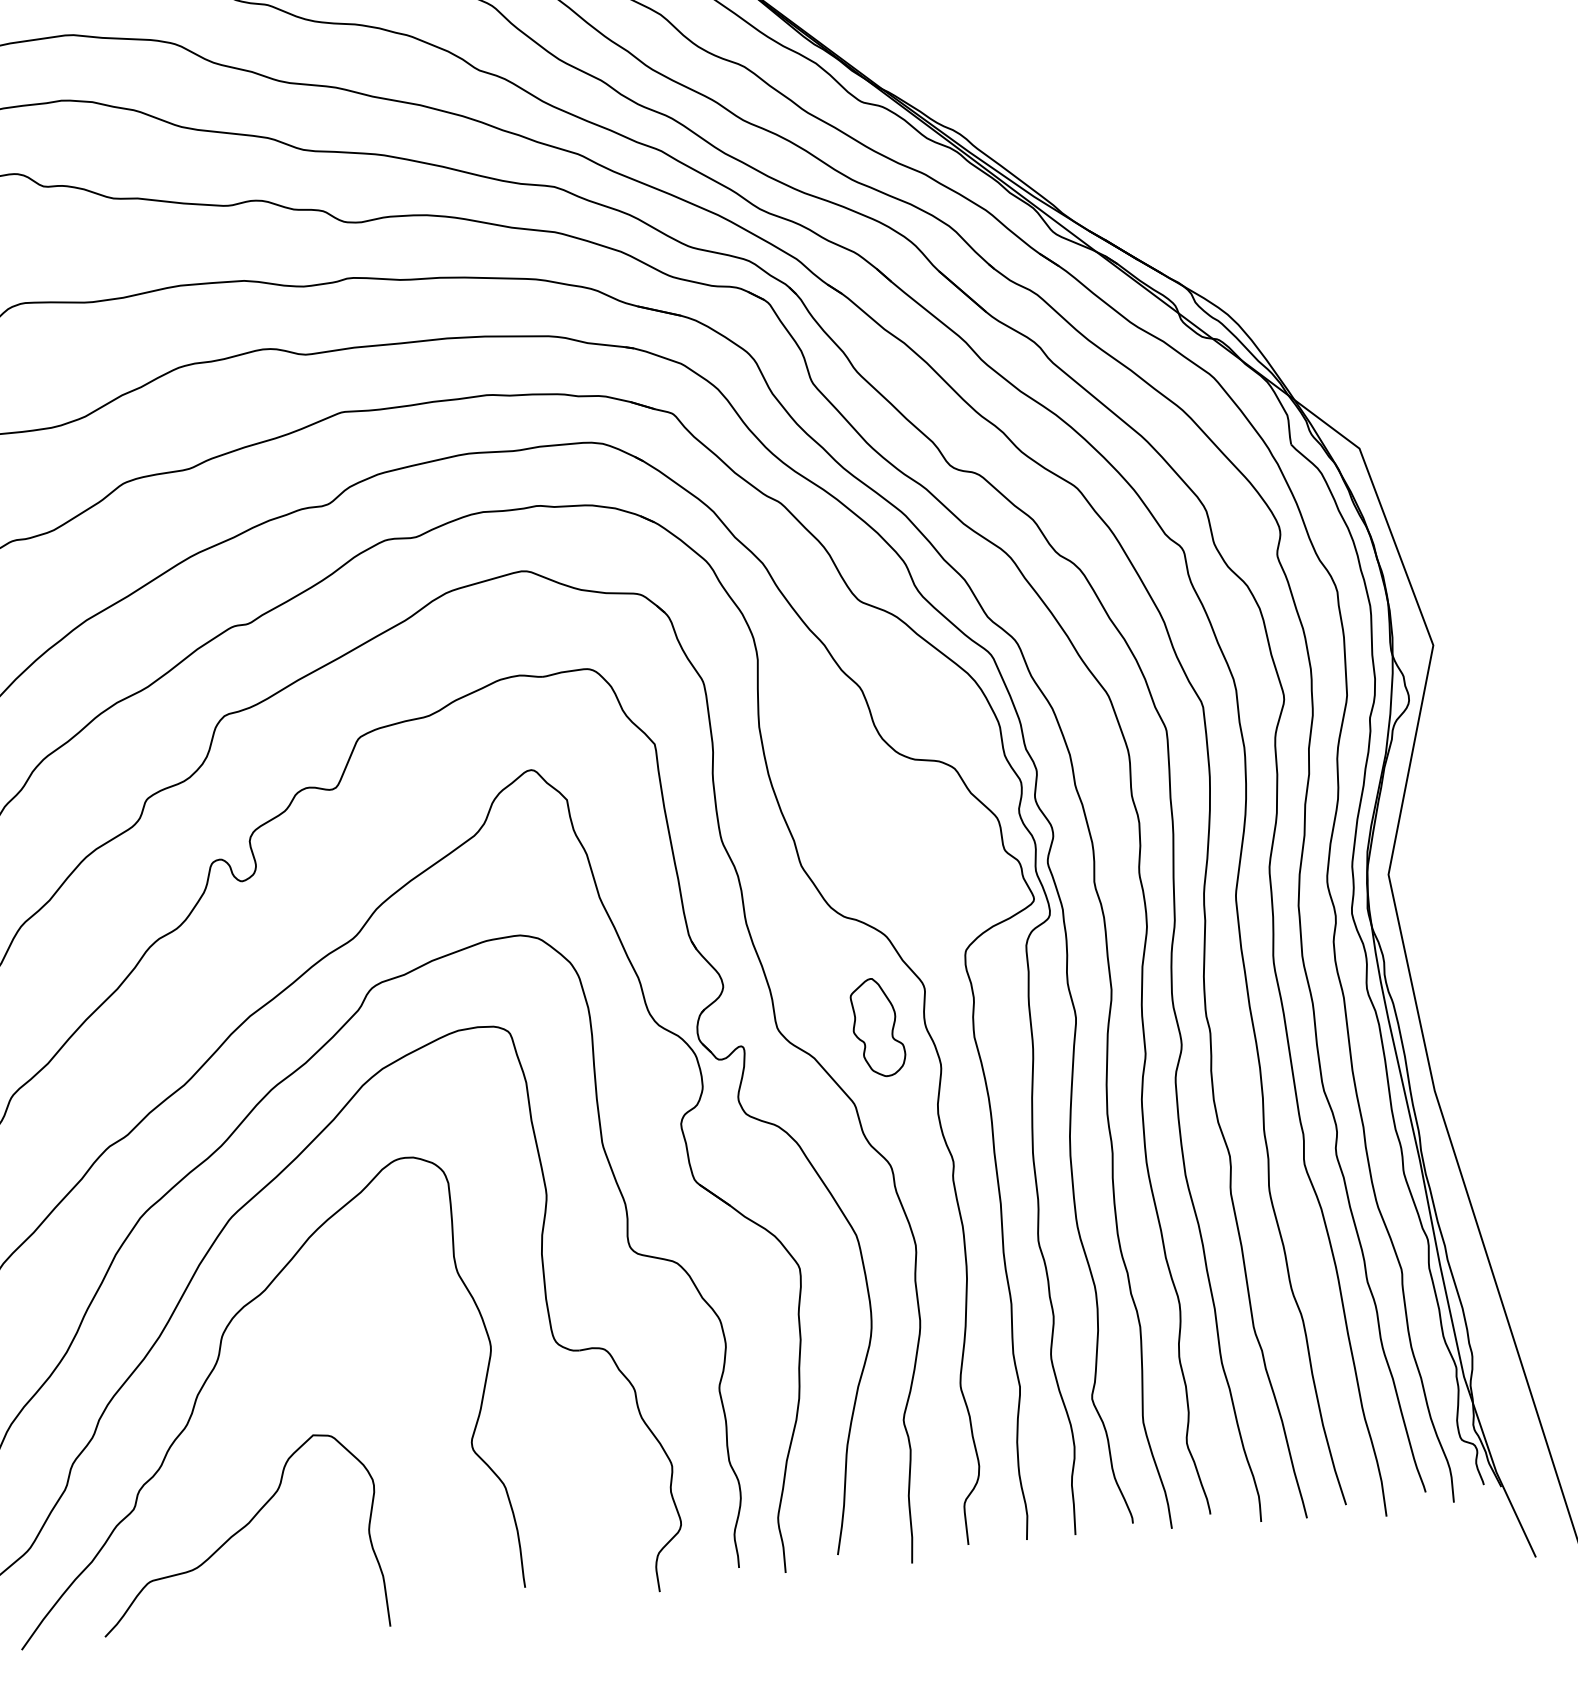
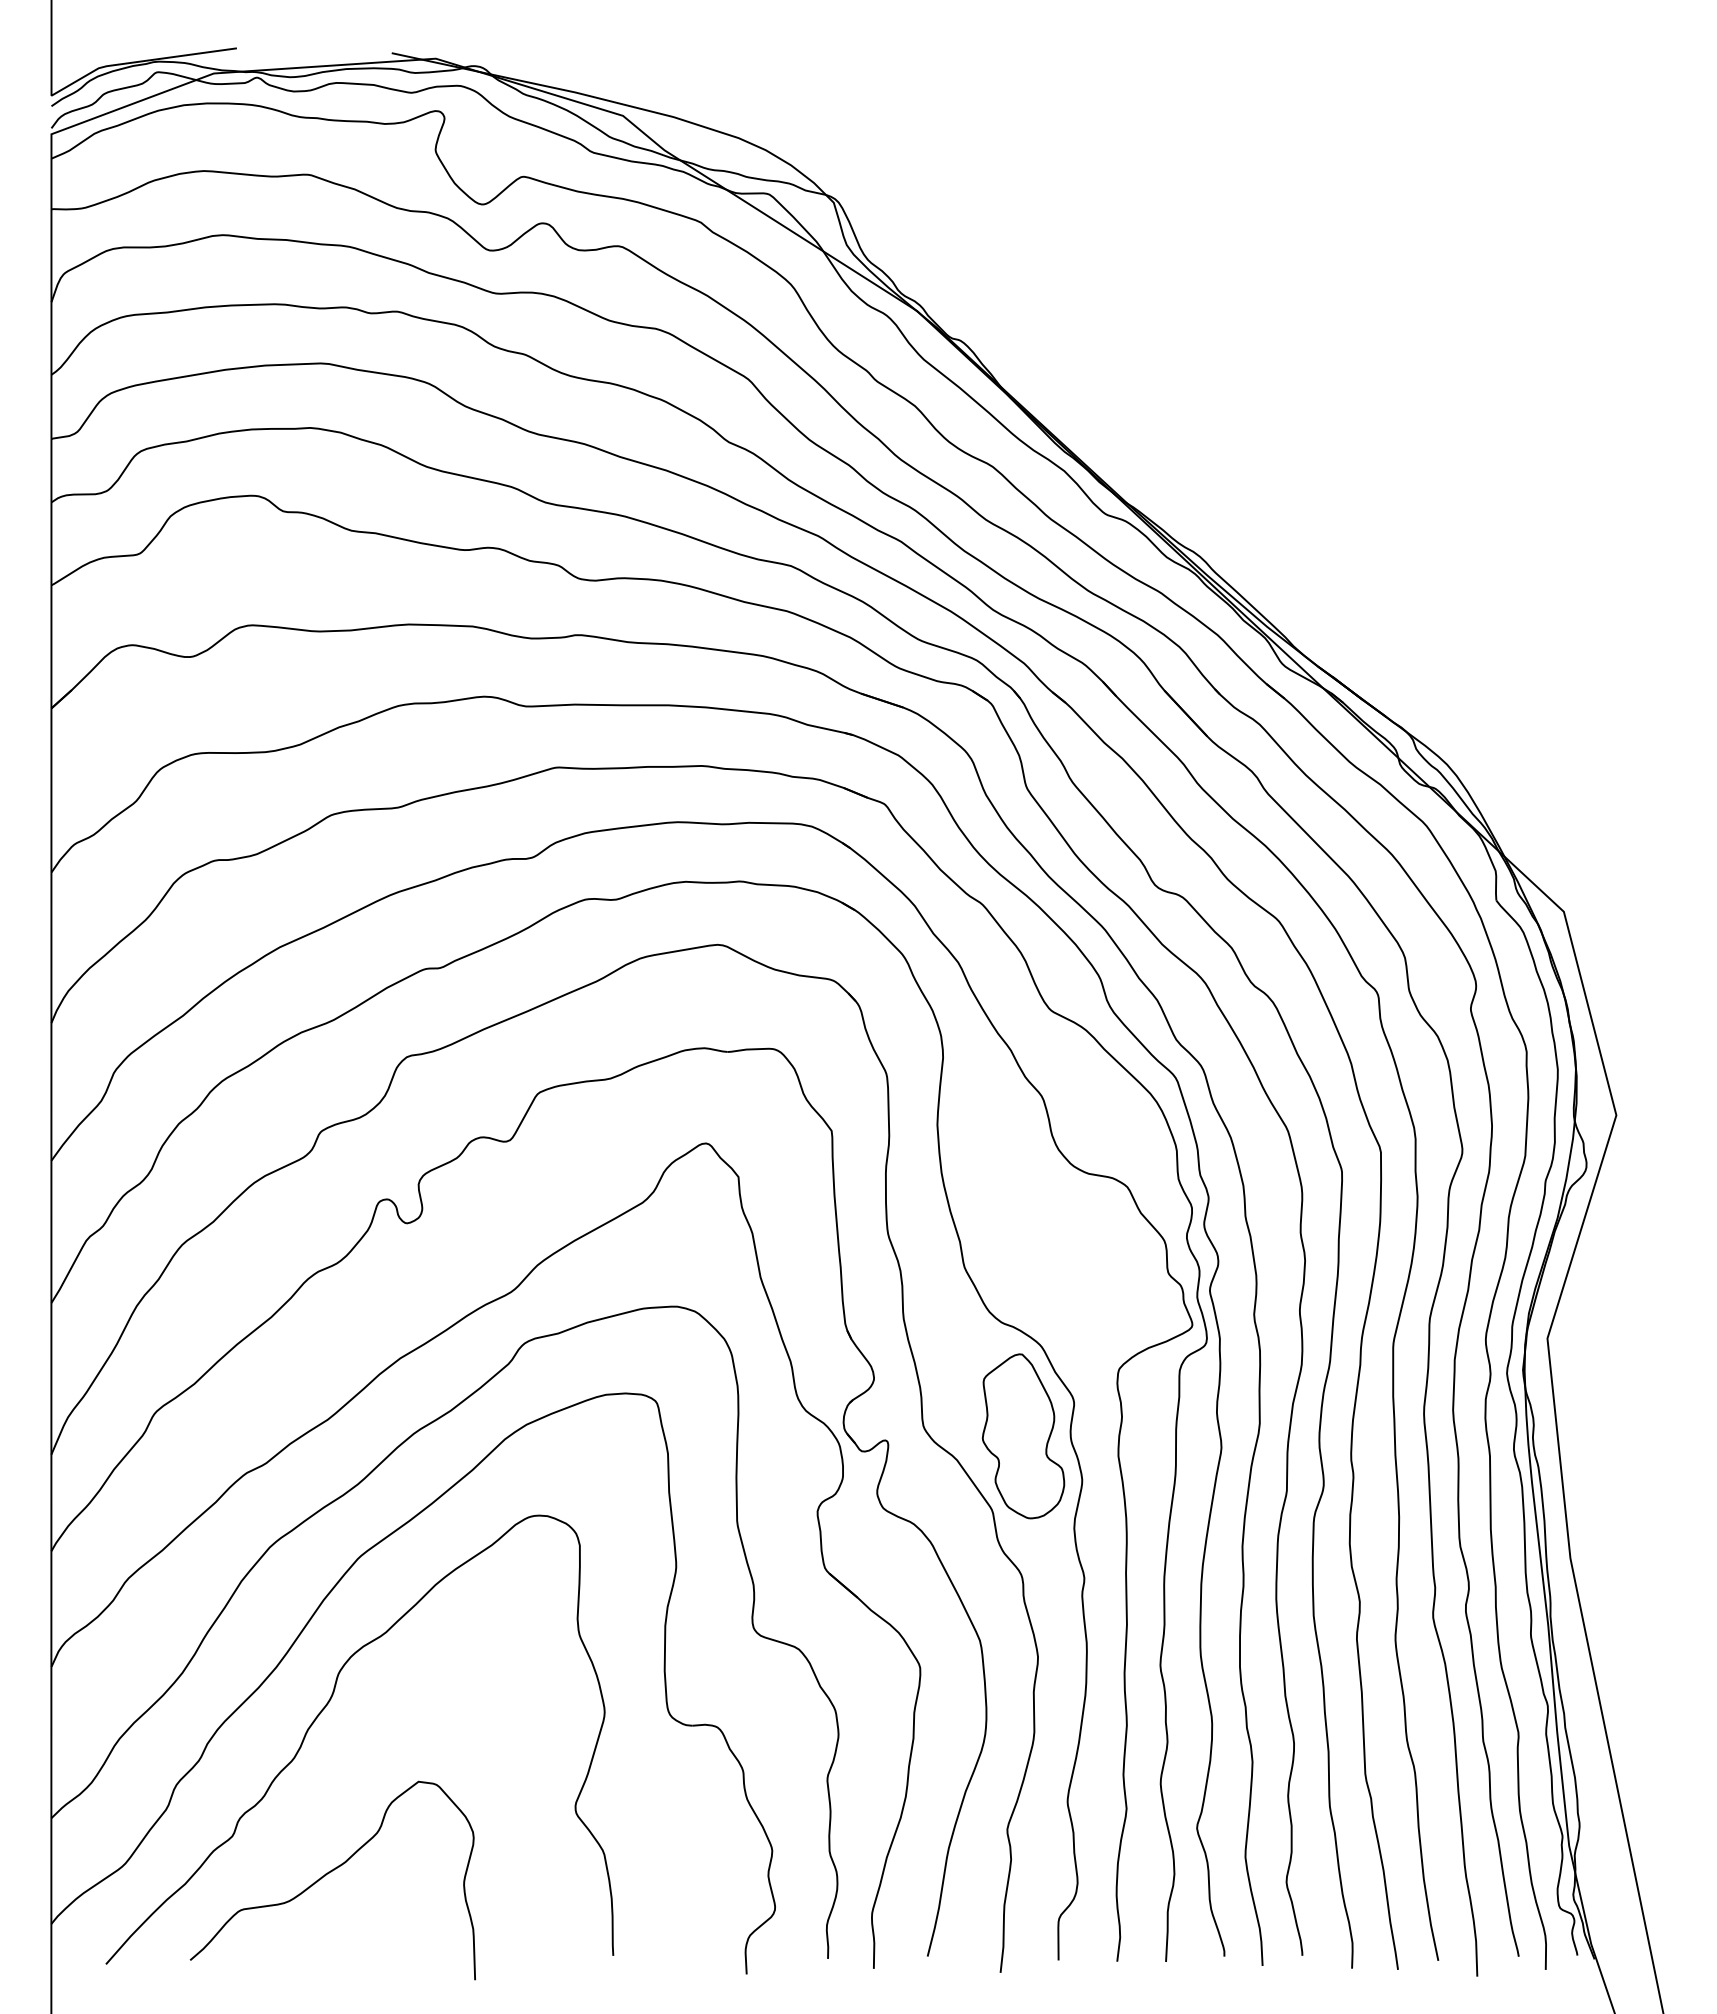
part: (877, 1027) -> (1023, 1436), size x1.67

